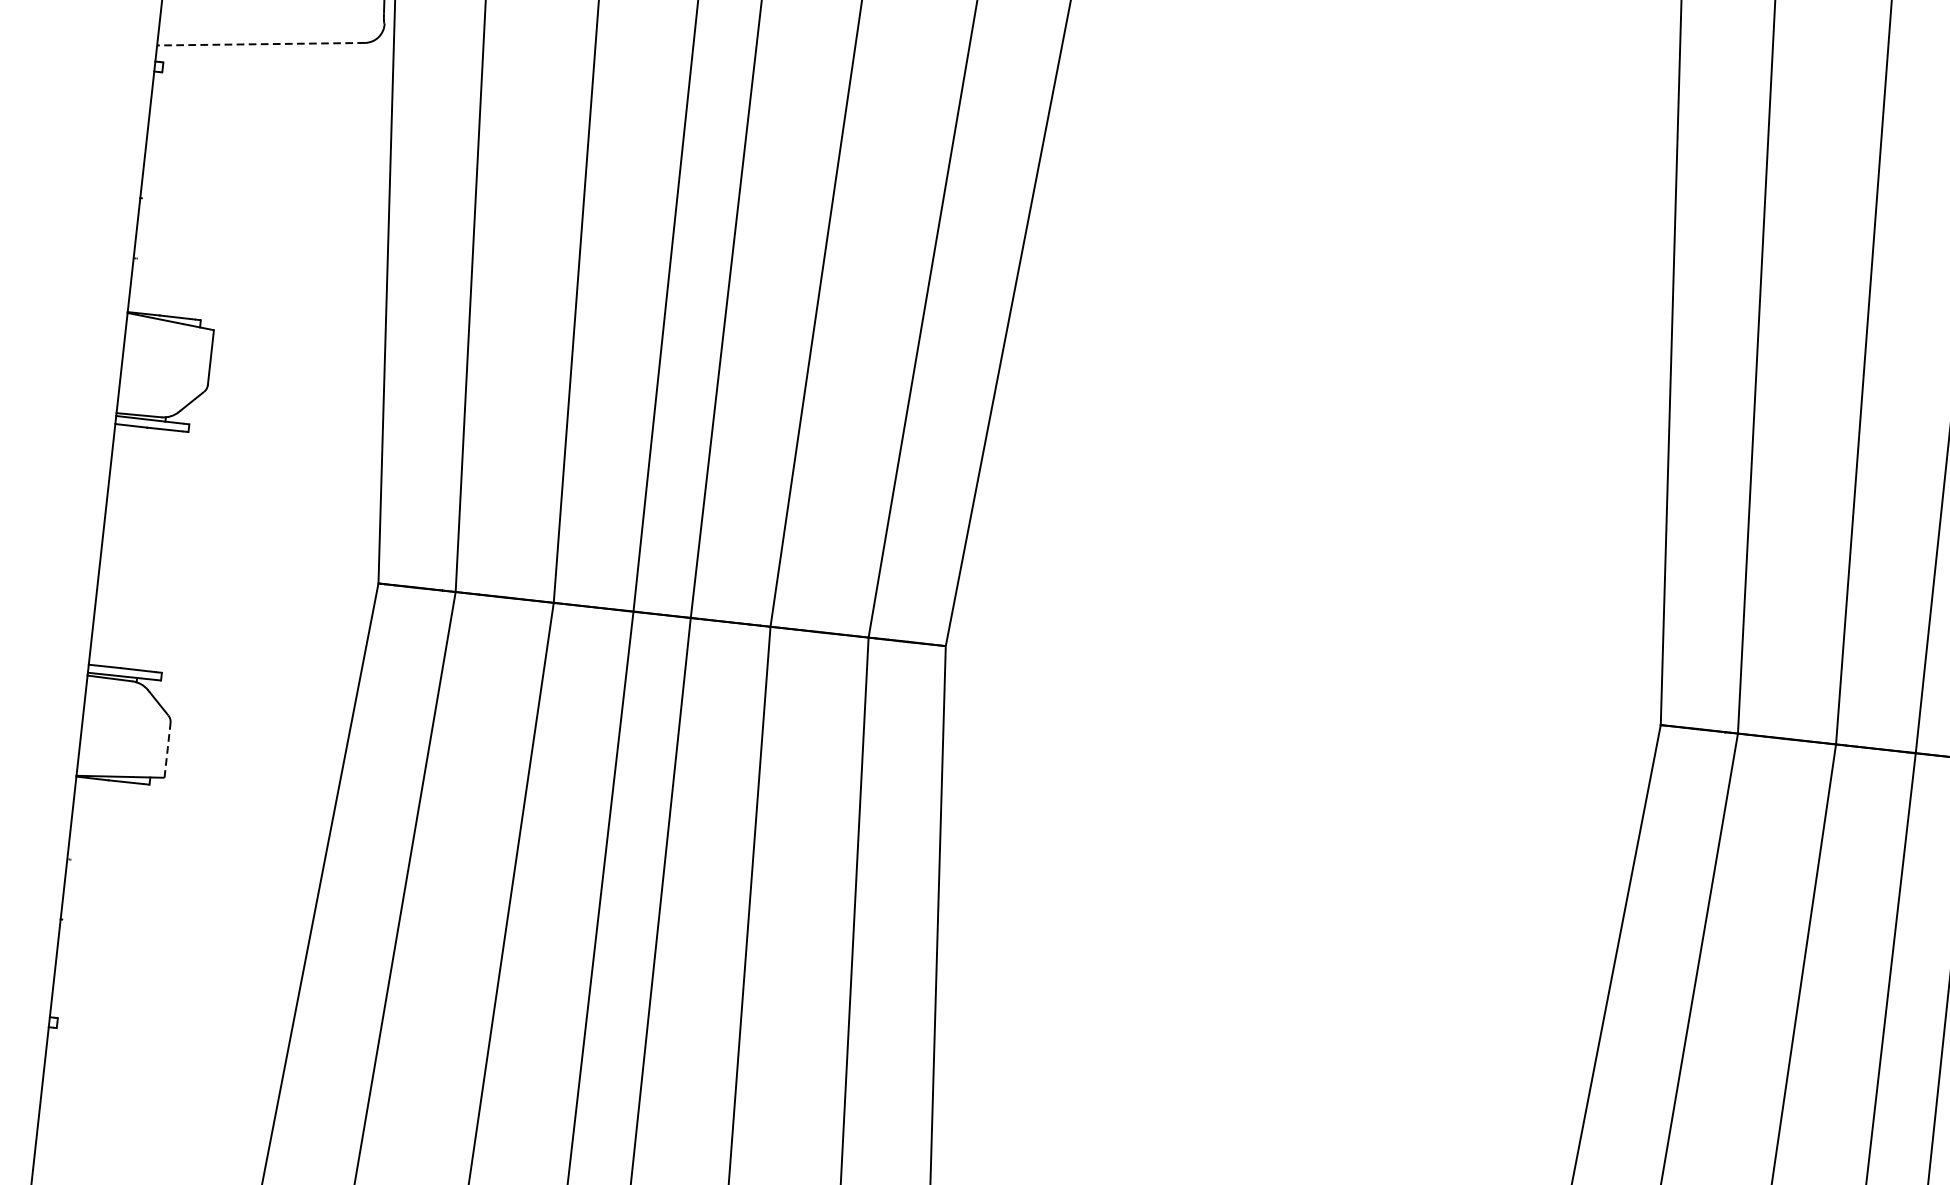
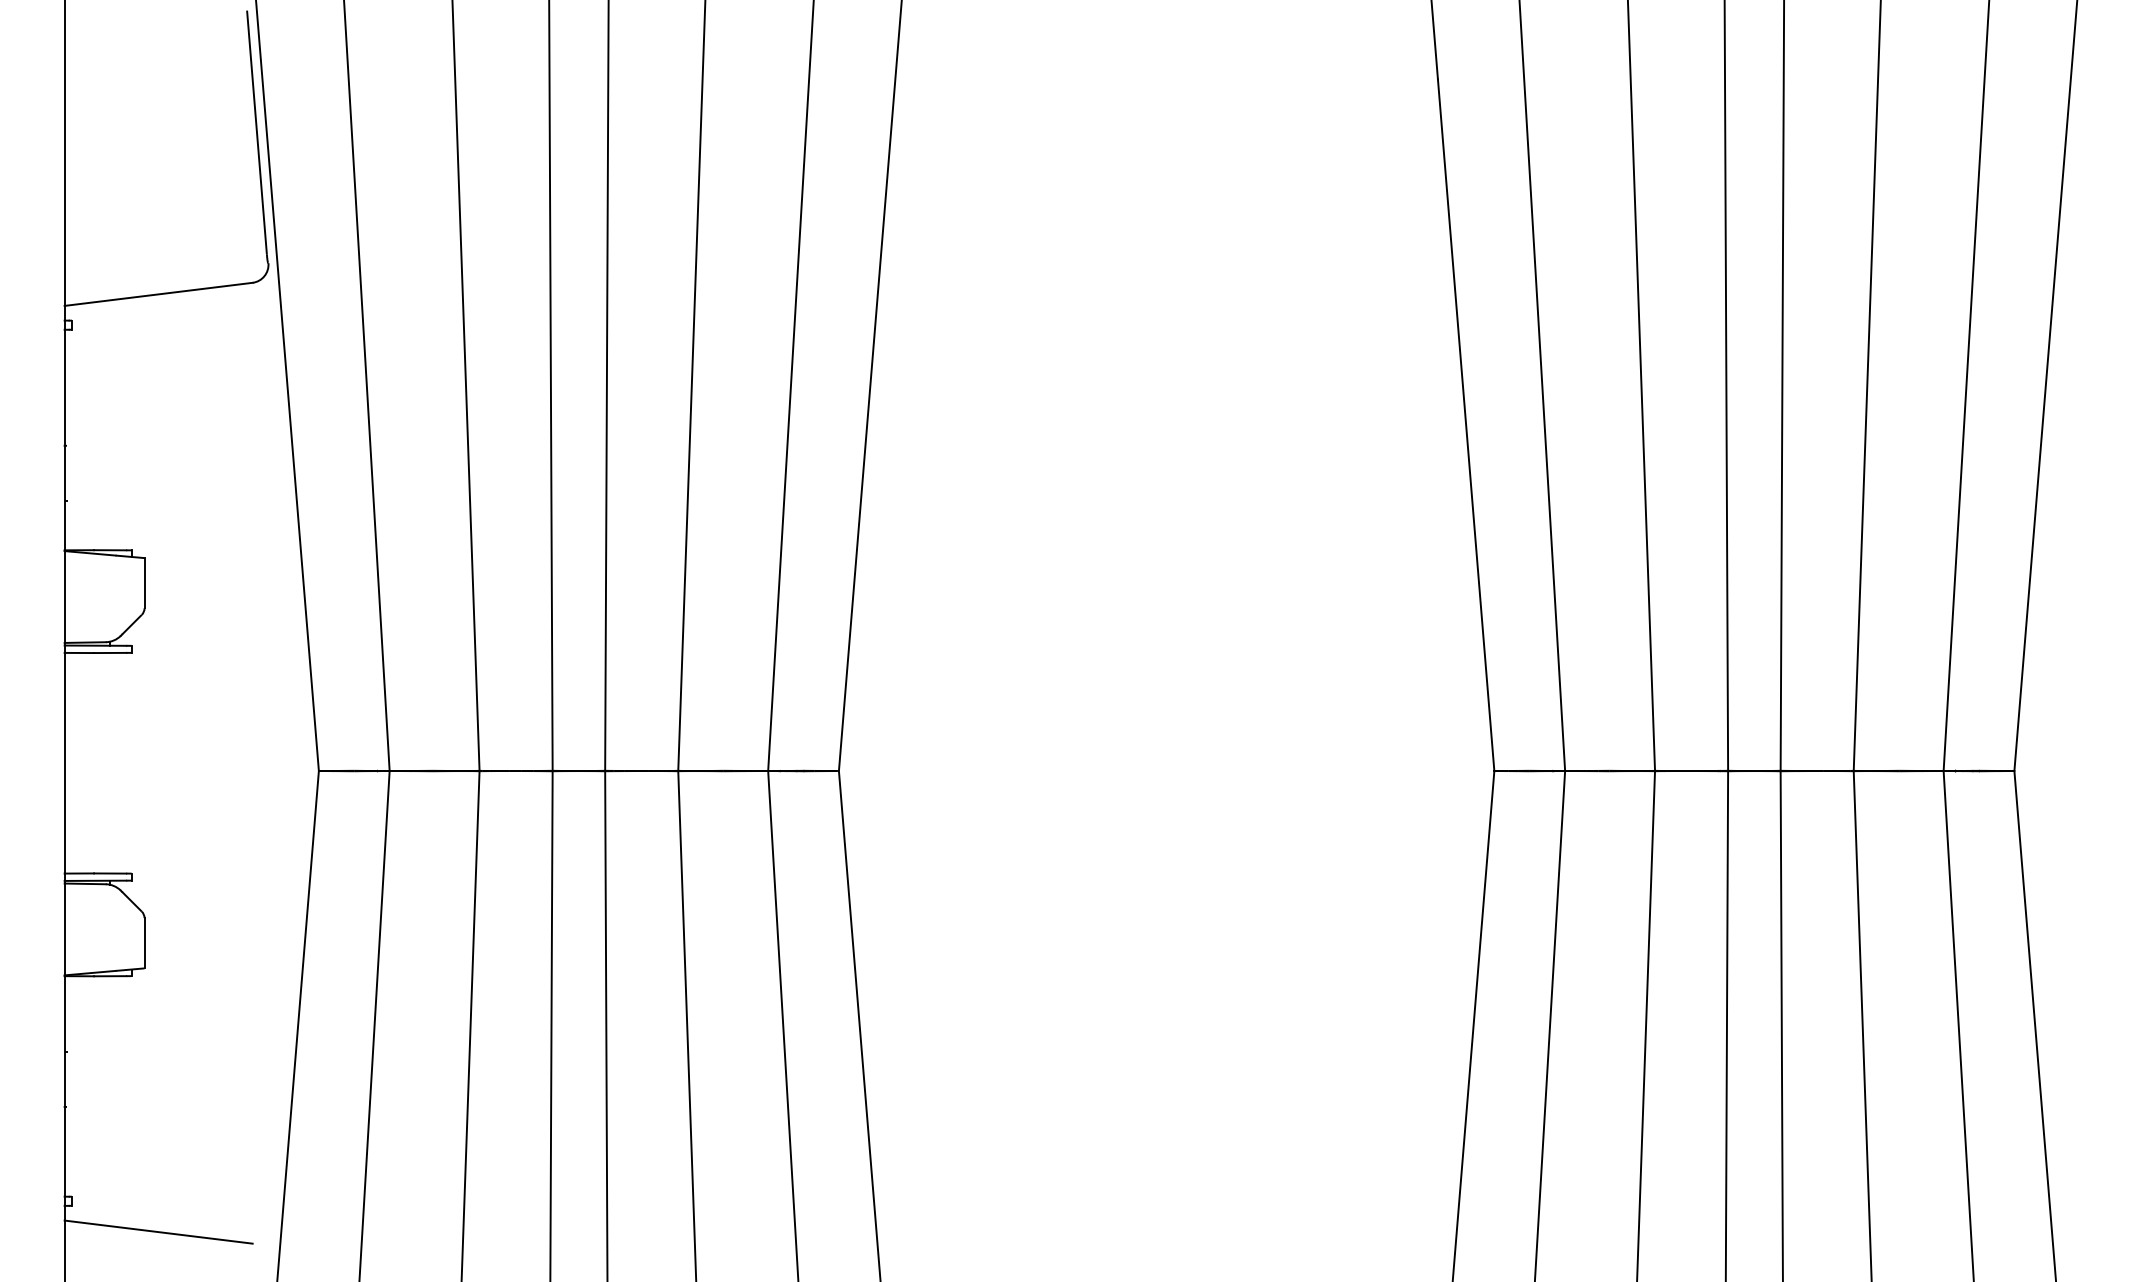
line: (260, 44) -> (158, 294), dashed -> solid
line: (167, 749) -> (144, 942), dashed -> solid
line: (148, 1066) -> (158, 1231), added

